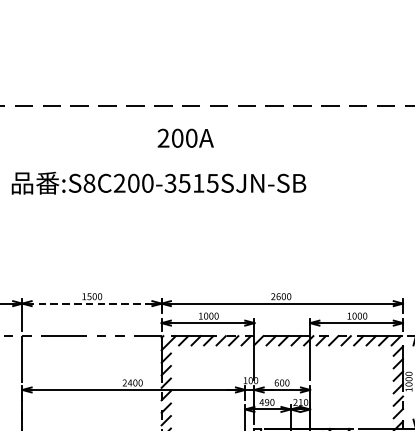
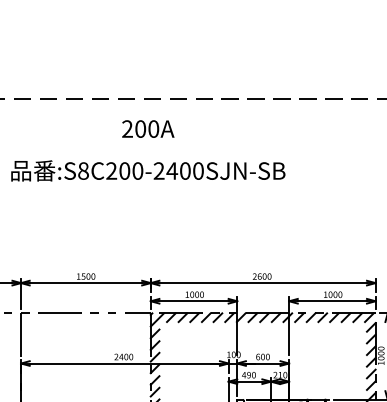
text: (186, 137) -> (148, 128), moved
text: (191, 182) -> (178, 170), :S8C200-3515SJN-SB -> :S8C200-2400SJN-SB
line: (91, 304) -> (85, 283), dashed -> solid

